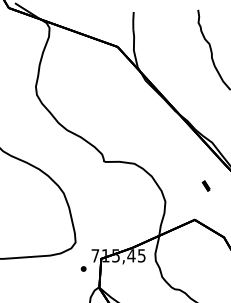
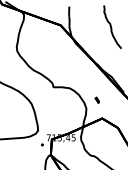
part: (204, 184) -> (96, 99), moved

